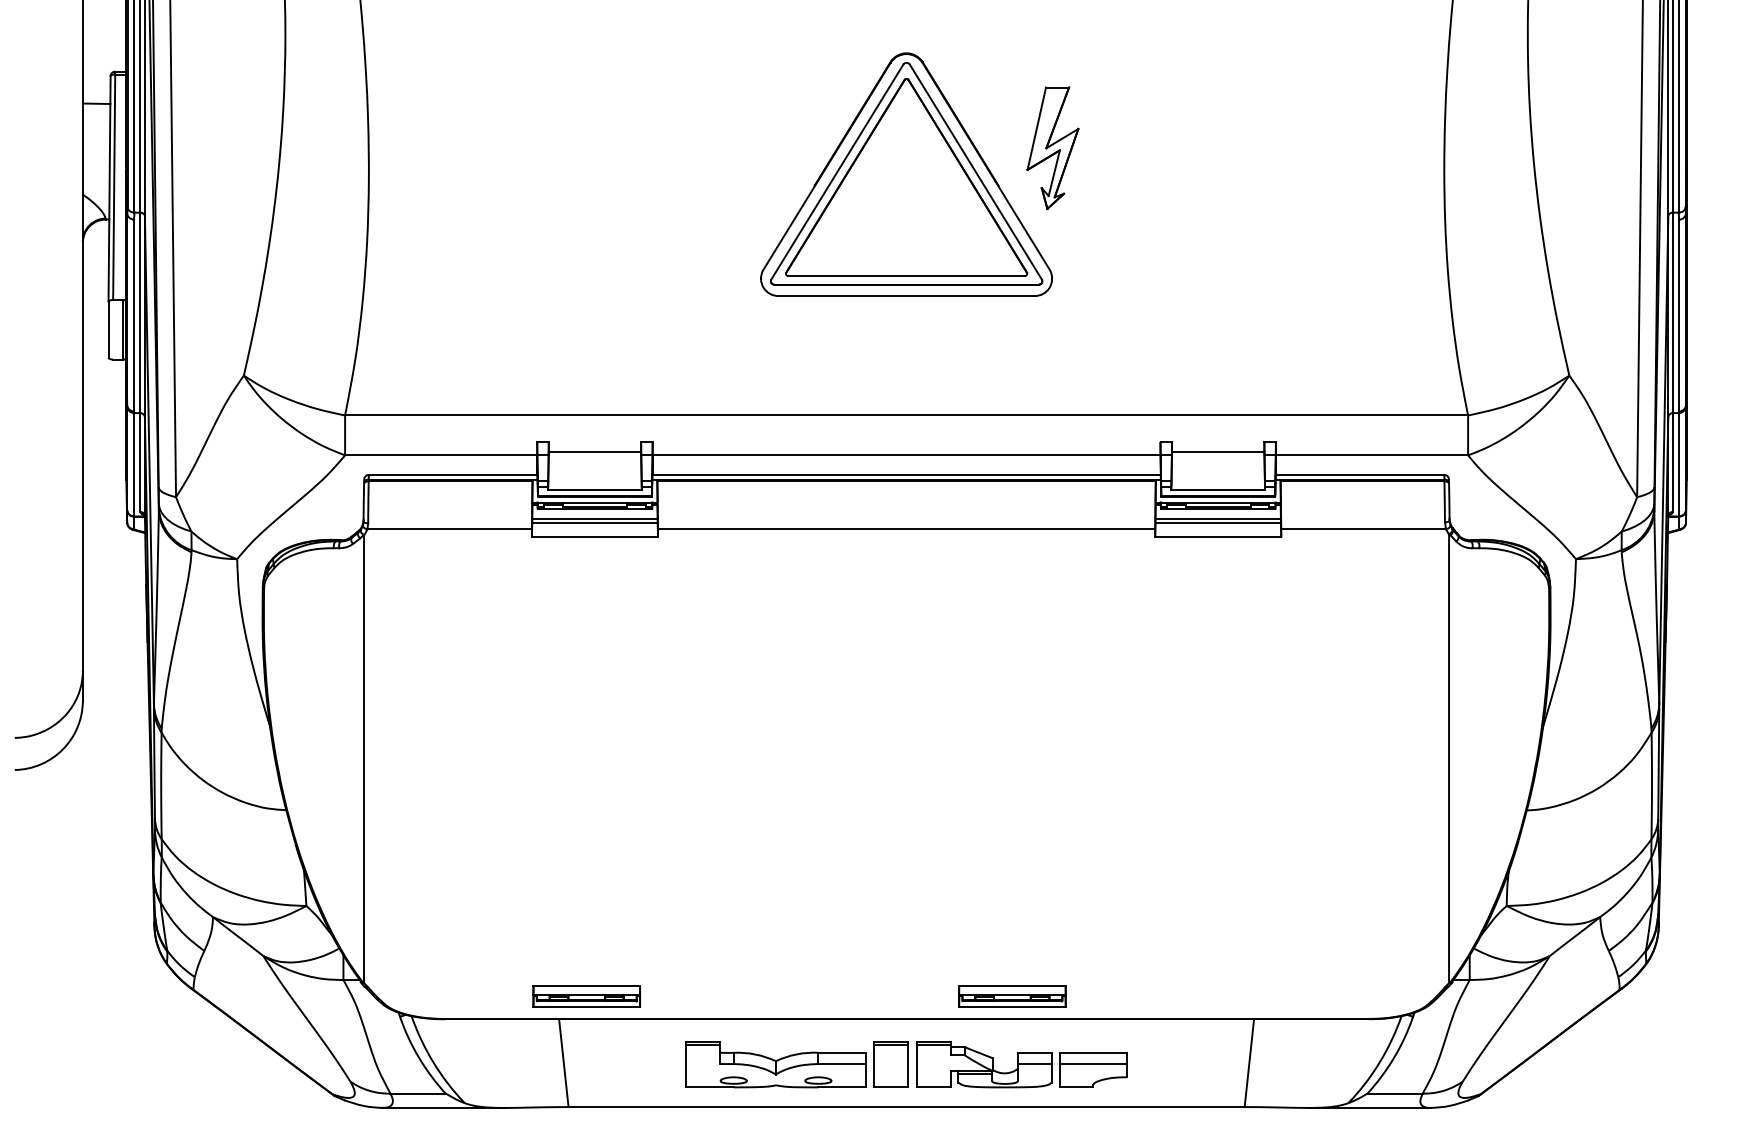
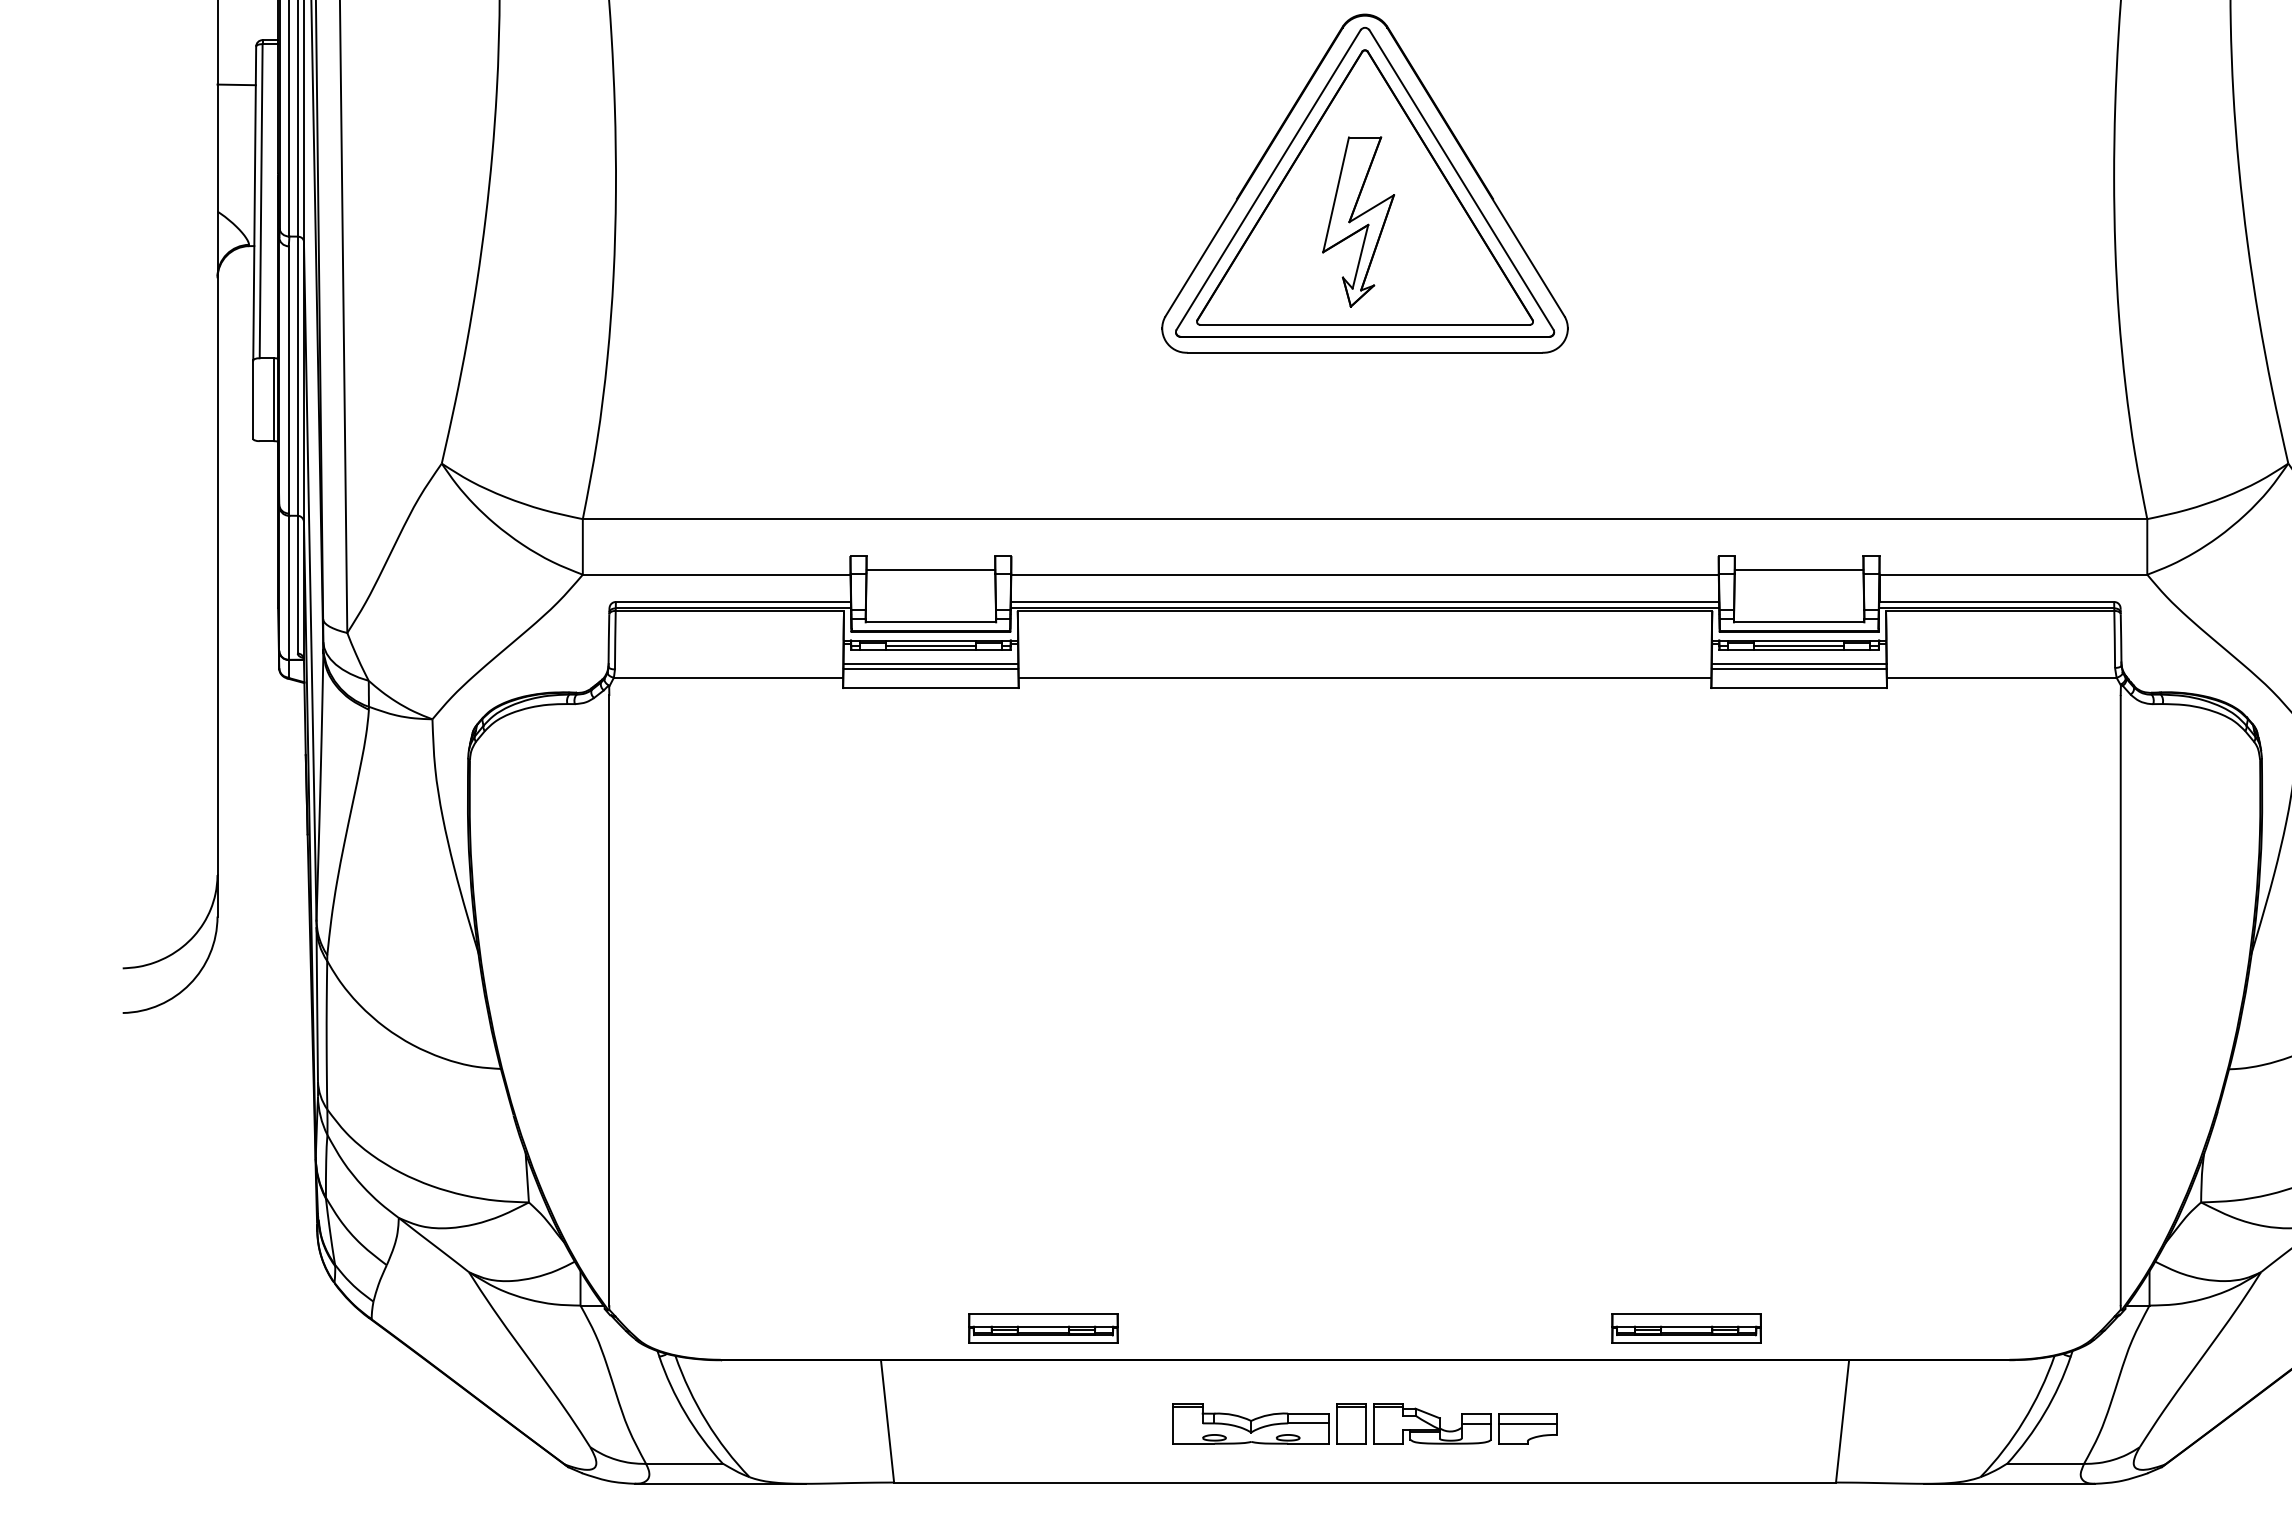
part: (1052, 148) -> (1357, 222), moved
part: (586, 996) -> (1043, 1328), moved
part: (1012, 996) -> (1686, 1328), moved
part: (906, 1065) -> (1364, 1424), size x0.62

